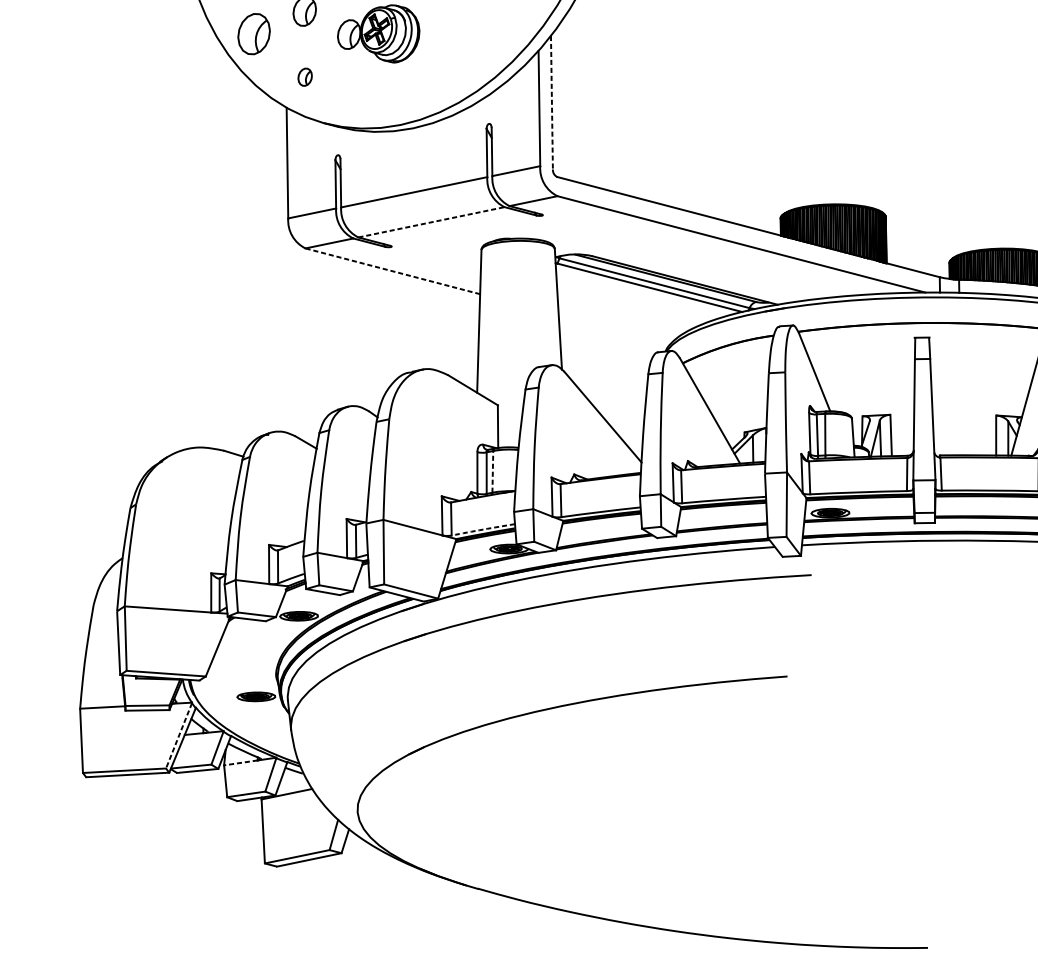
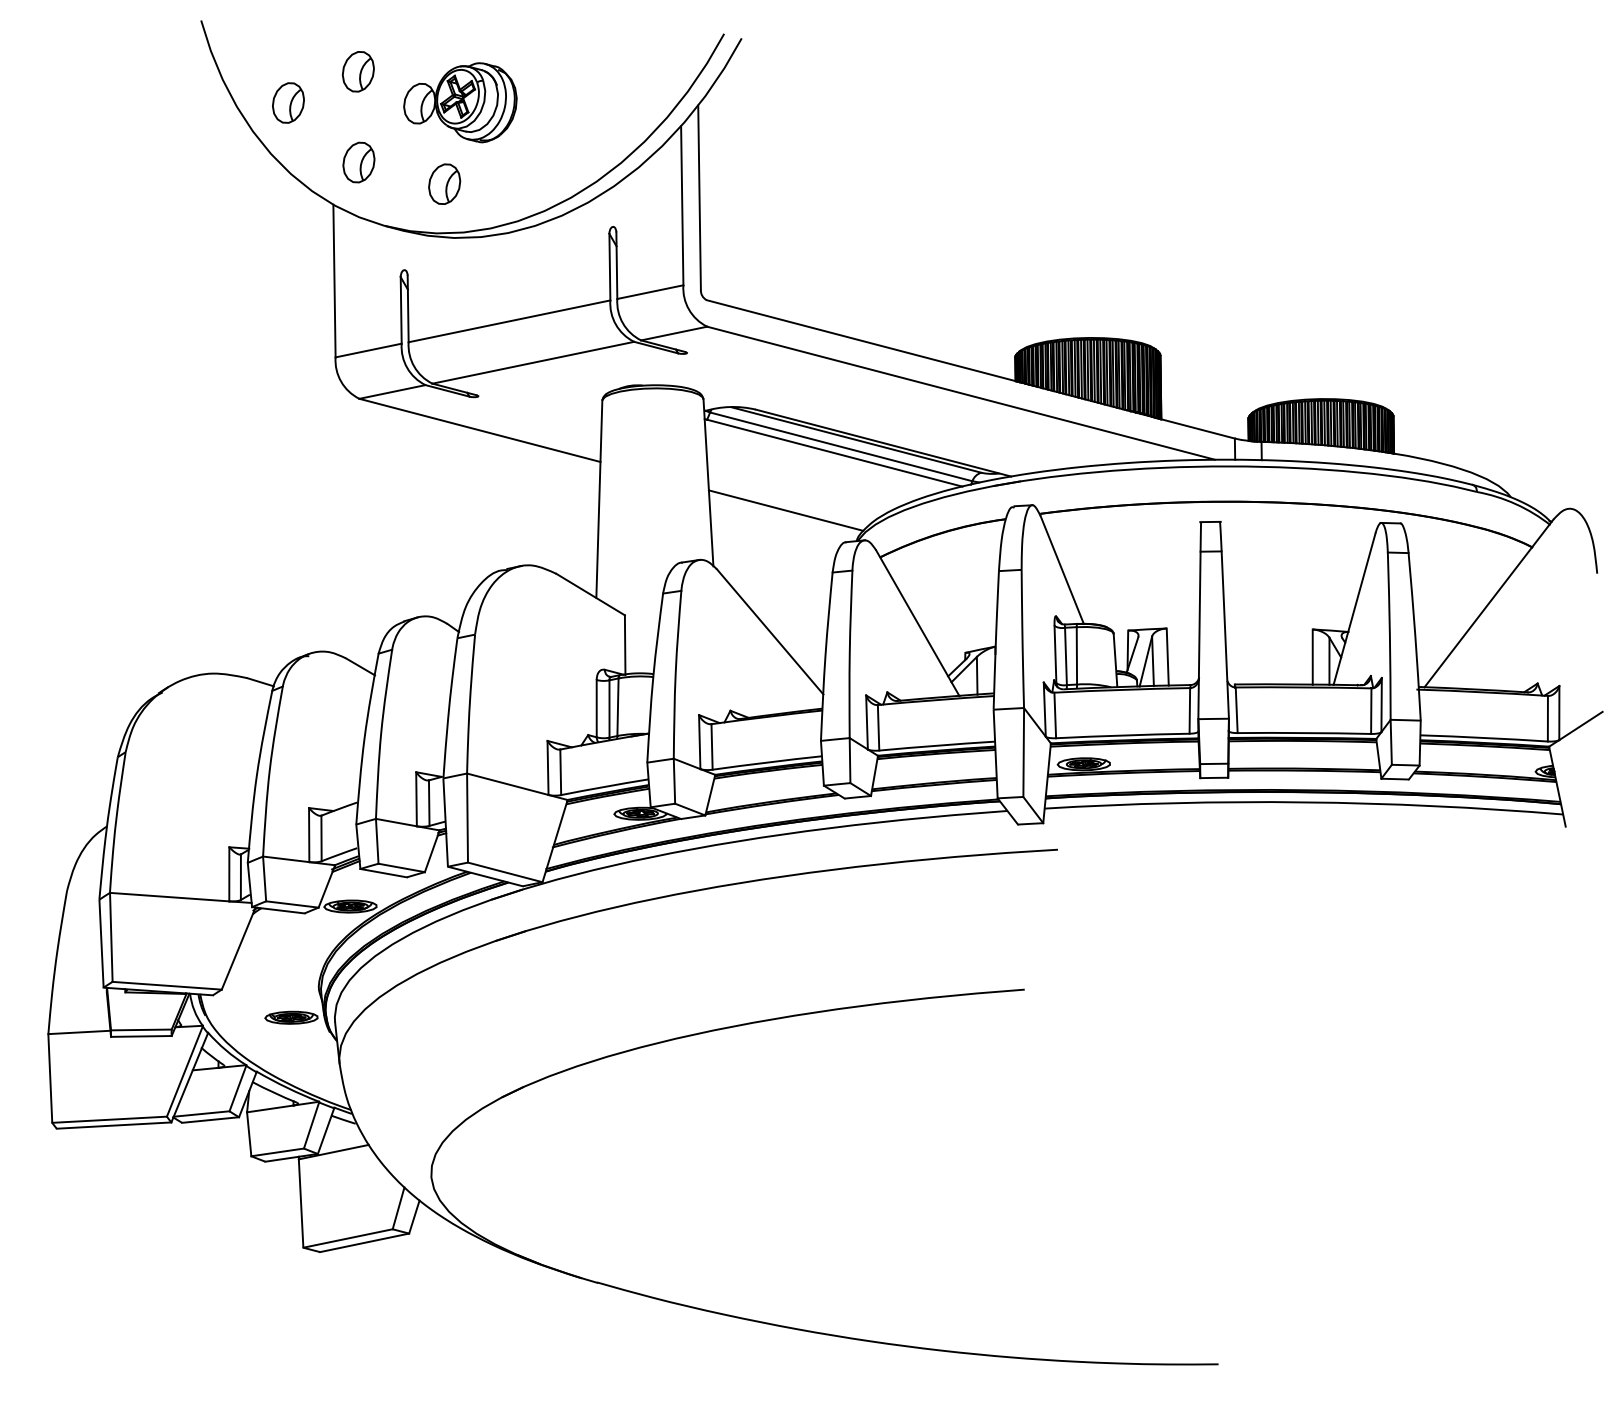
part: (254, 33) -> (288, 102), size x0.71
part: (304, 77) -> (358, 162), size x1.67
part: (367, 92) -> (444, 183), added
line: (551, 103) -> (699, 198), dashed -> solid
line: (431, 222) -> (533, 362), dashed -> solid
line: (392, 271) -> (479, 430), dashed -> solid
line: (614, 329) -> (785, 510), added
line: (492, 472) -> (617, 707), dashed -> solid
arc: (483, 529) -> (604, 786), dashed -> solid
line: (178, 735) -> (184, 1071), dashed -> solid
line: (240, 763) -> (269, 1109), dashed -> solid

